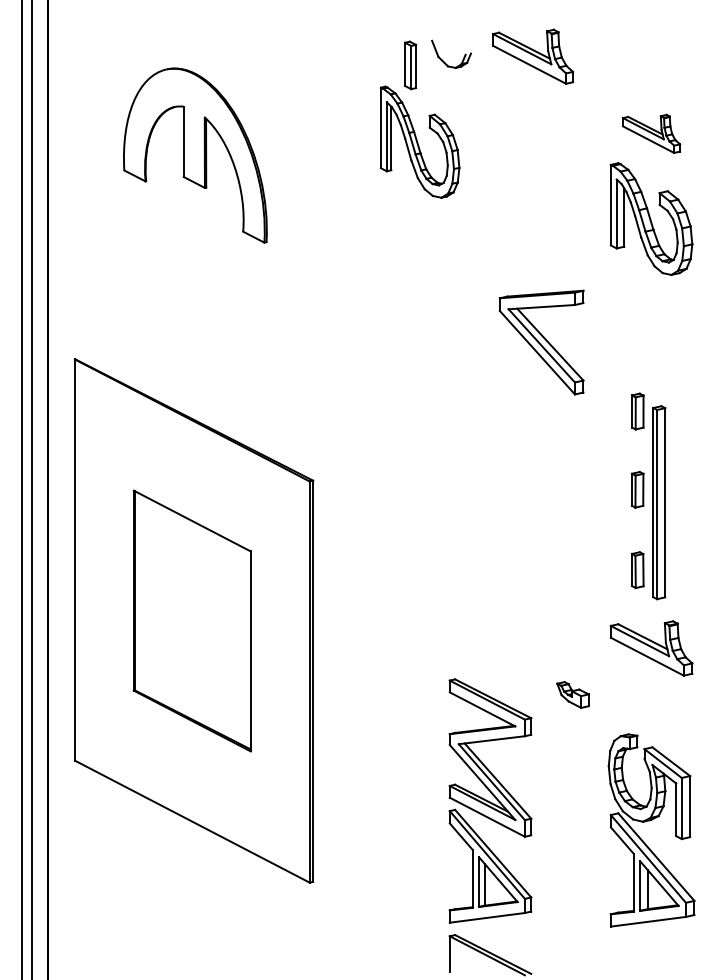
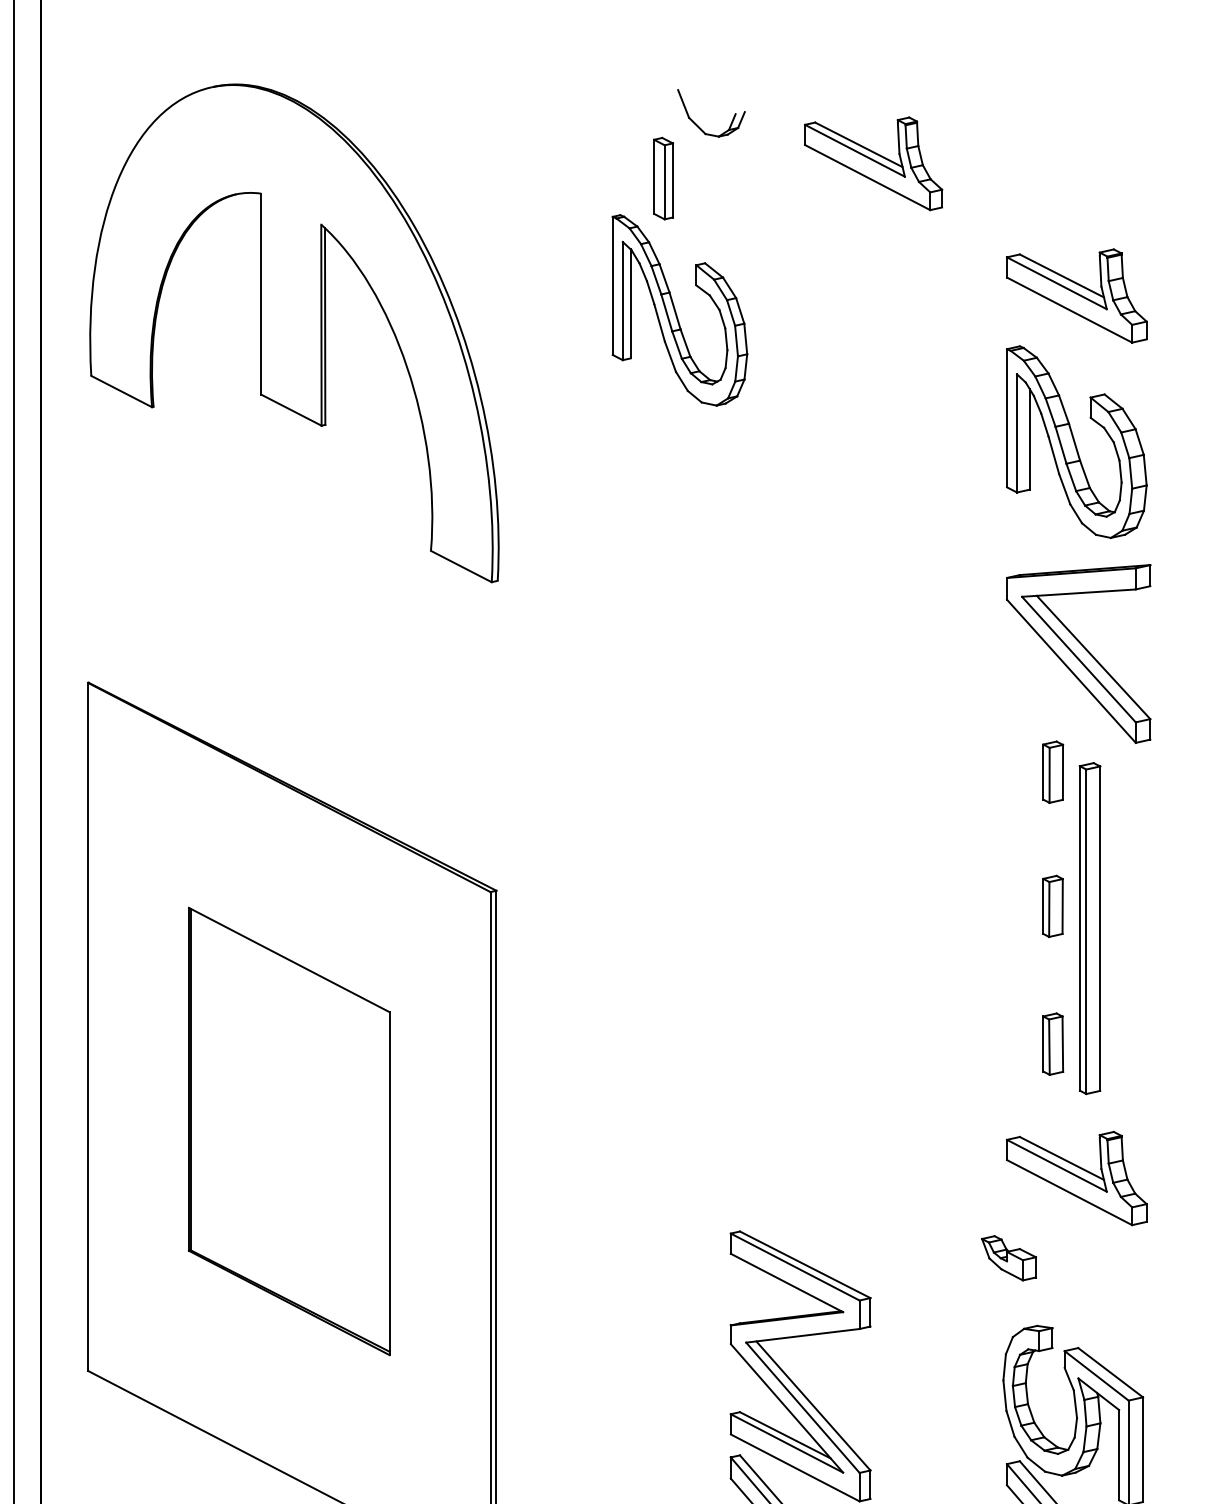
part: (443, 60) -> (697, 123), moved
part: (651, 133) -> (1076, 295), size x1.43
part: (195, 155) -> (294, 333), size x1.67
part: (541, 342) -> (1078, 653), moved
part: (572, 694) -> (1008, 1257), moved

